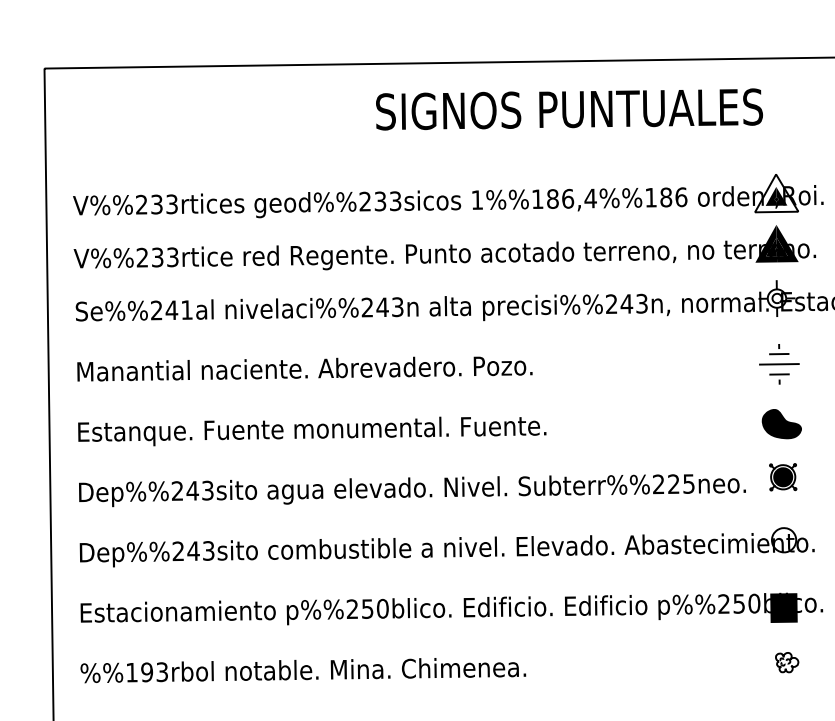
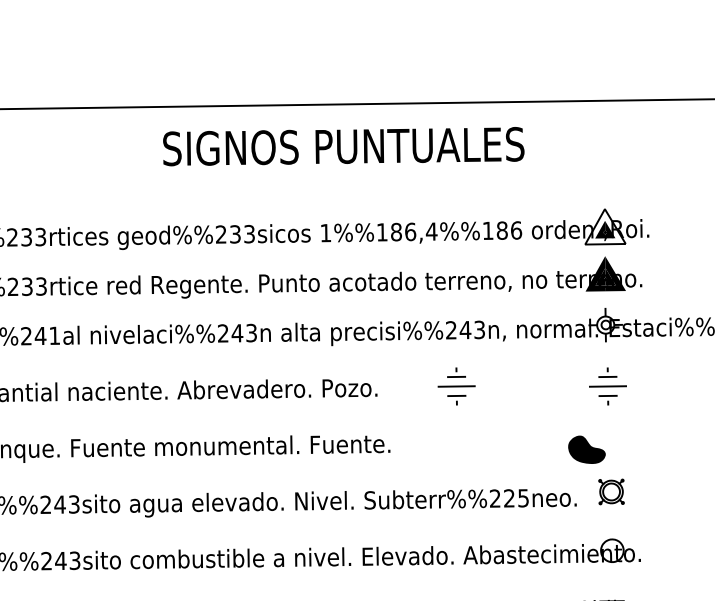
text: (569, 109) -> (343, 146), moved
part: (617, 364) -> (456, 386), added
part: (781, 424) -> (586, 450), moved
fill: (783, 477) -> (611, 492), removed

